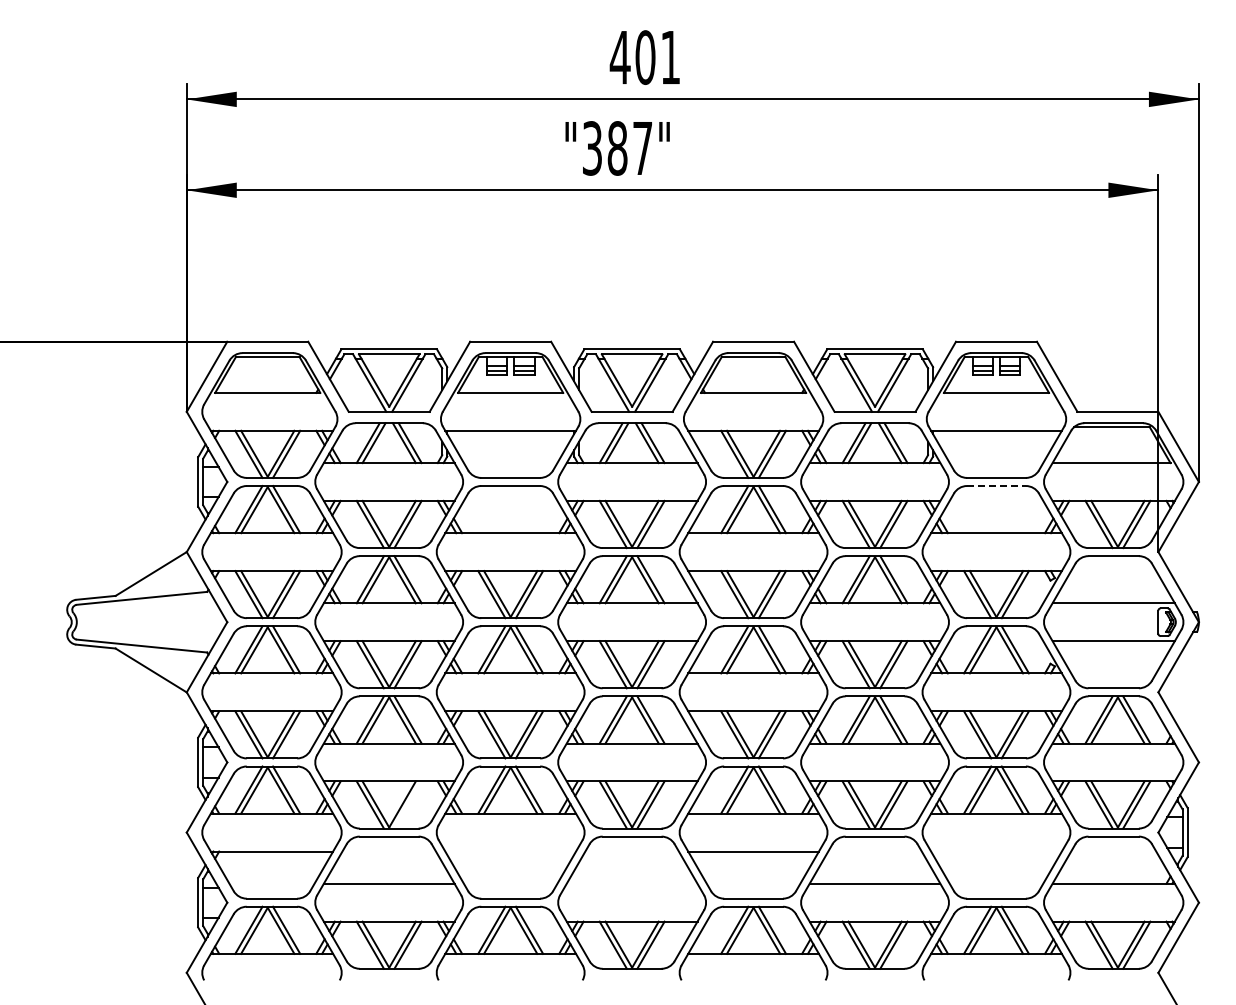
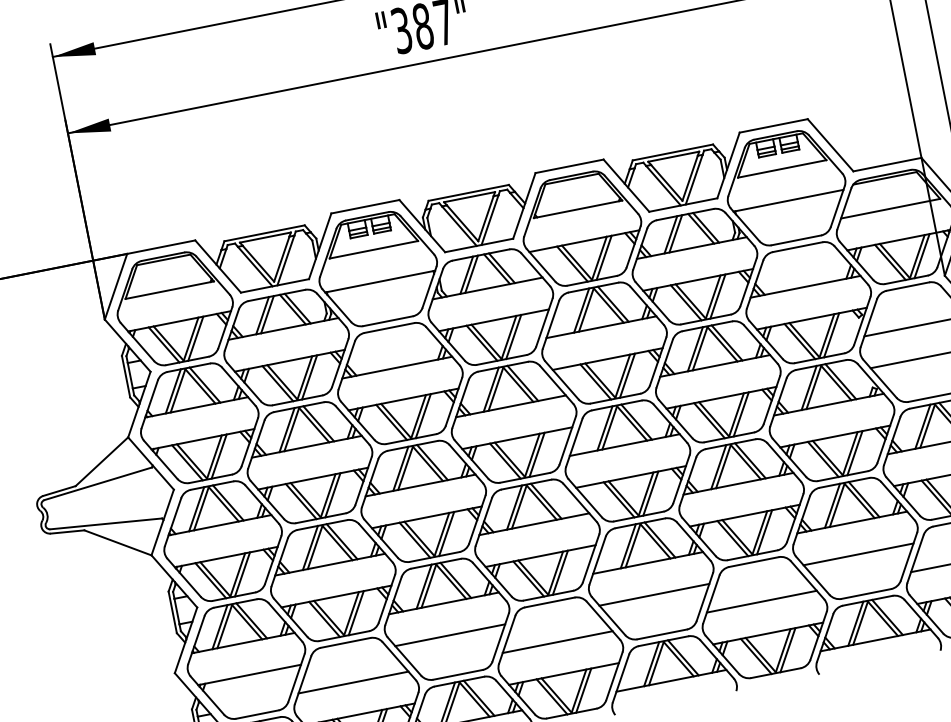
line: (996, 486) -> (797, 247), dashed -> solid
line: (407, 804) -> (355, 612), added
line: (510, 851) -> (450, 635), added
line: (996, 851) -> (858, 554), added
line: (631, 883) -> (557, 641), added

